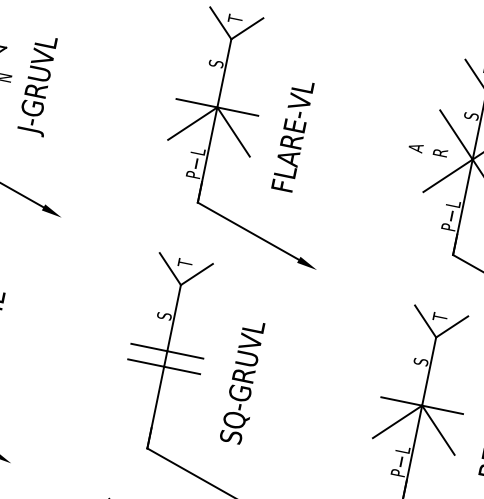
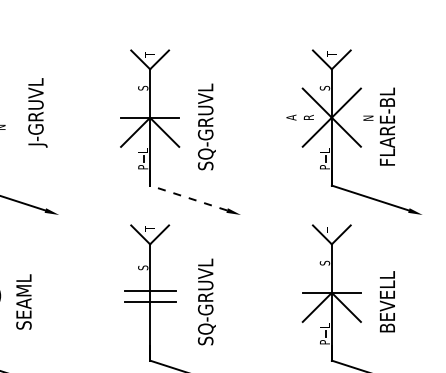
text: (39, 85) -> (37, 112), moved
text: (294, 135) -> (206, 126), FLARE-VL -> SQ-GRUVL
line: (248, 230) -> (188, 197), solid -> dashed

